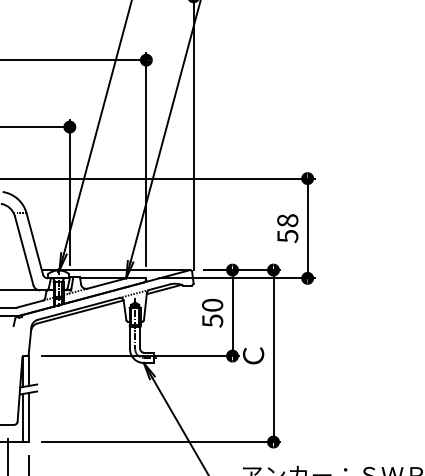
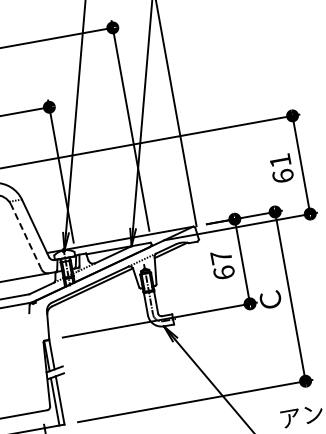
text: (287, 228) -> (281, 168), 58 -> 61
line: (24, 250) -> (26, 236), solid -> dashed
text: (212, 312) -> (222, 264), 50 -> 67

